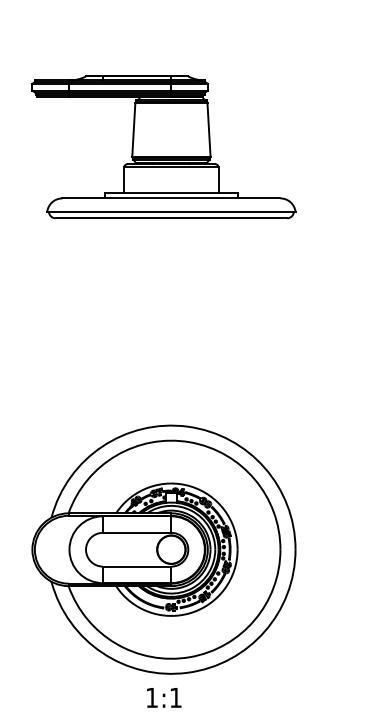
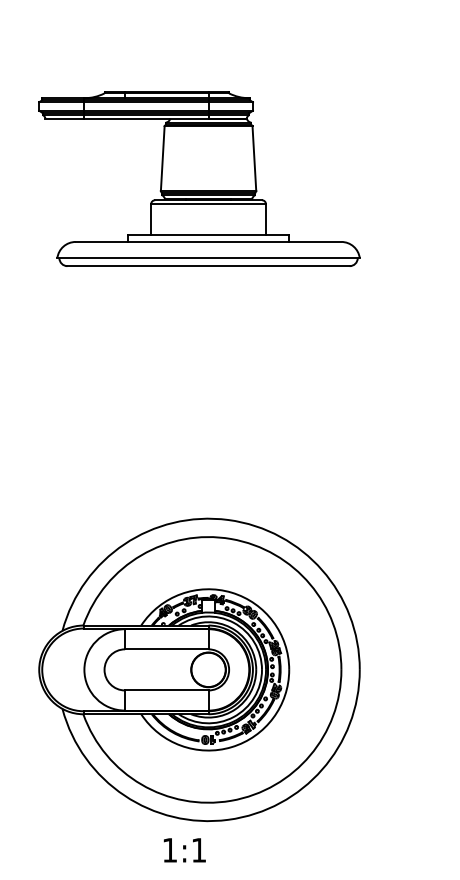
text: (163, 697) -> (184, 850), moved

